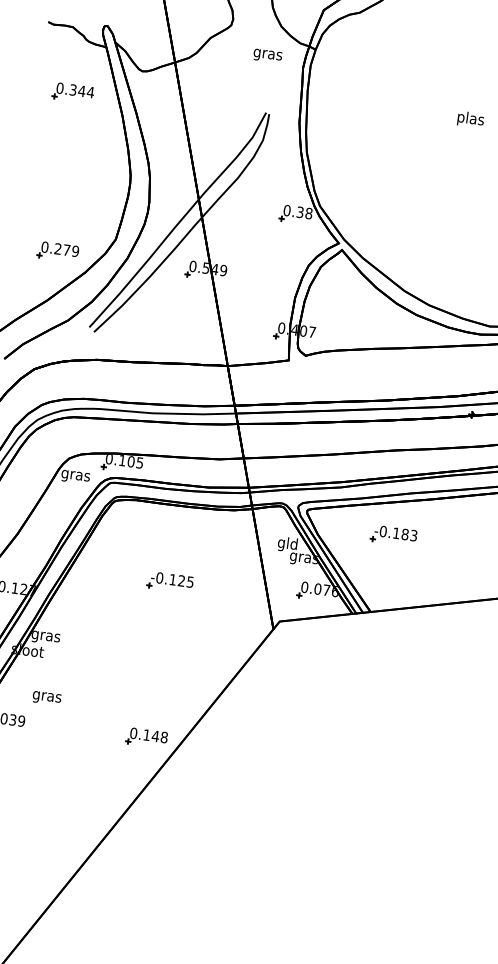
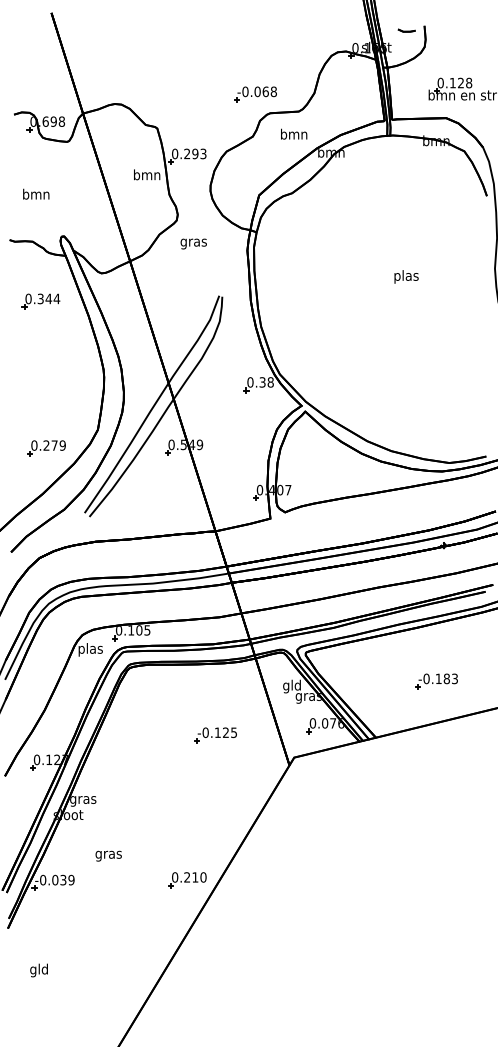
text: (267, 55) -> (193, 243), moved
text: (75, 475) -> (90, 649), gras -> plas
part: (393, 535) -> (436, 681), moved
part: (169, 582) -> (215, 735), moved
text: (46, 697) -> (108, 855), moved
text: (155, 736) -> (195, 877), 0.148 -> 0.210

